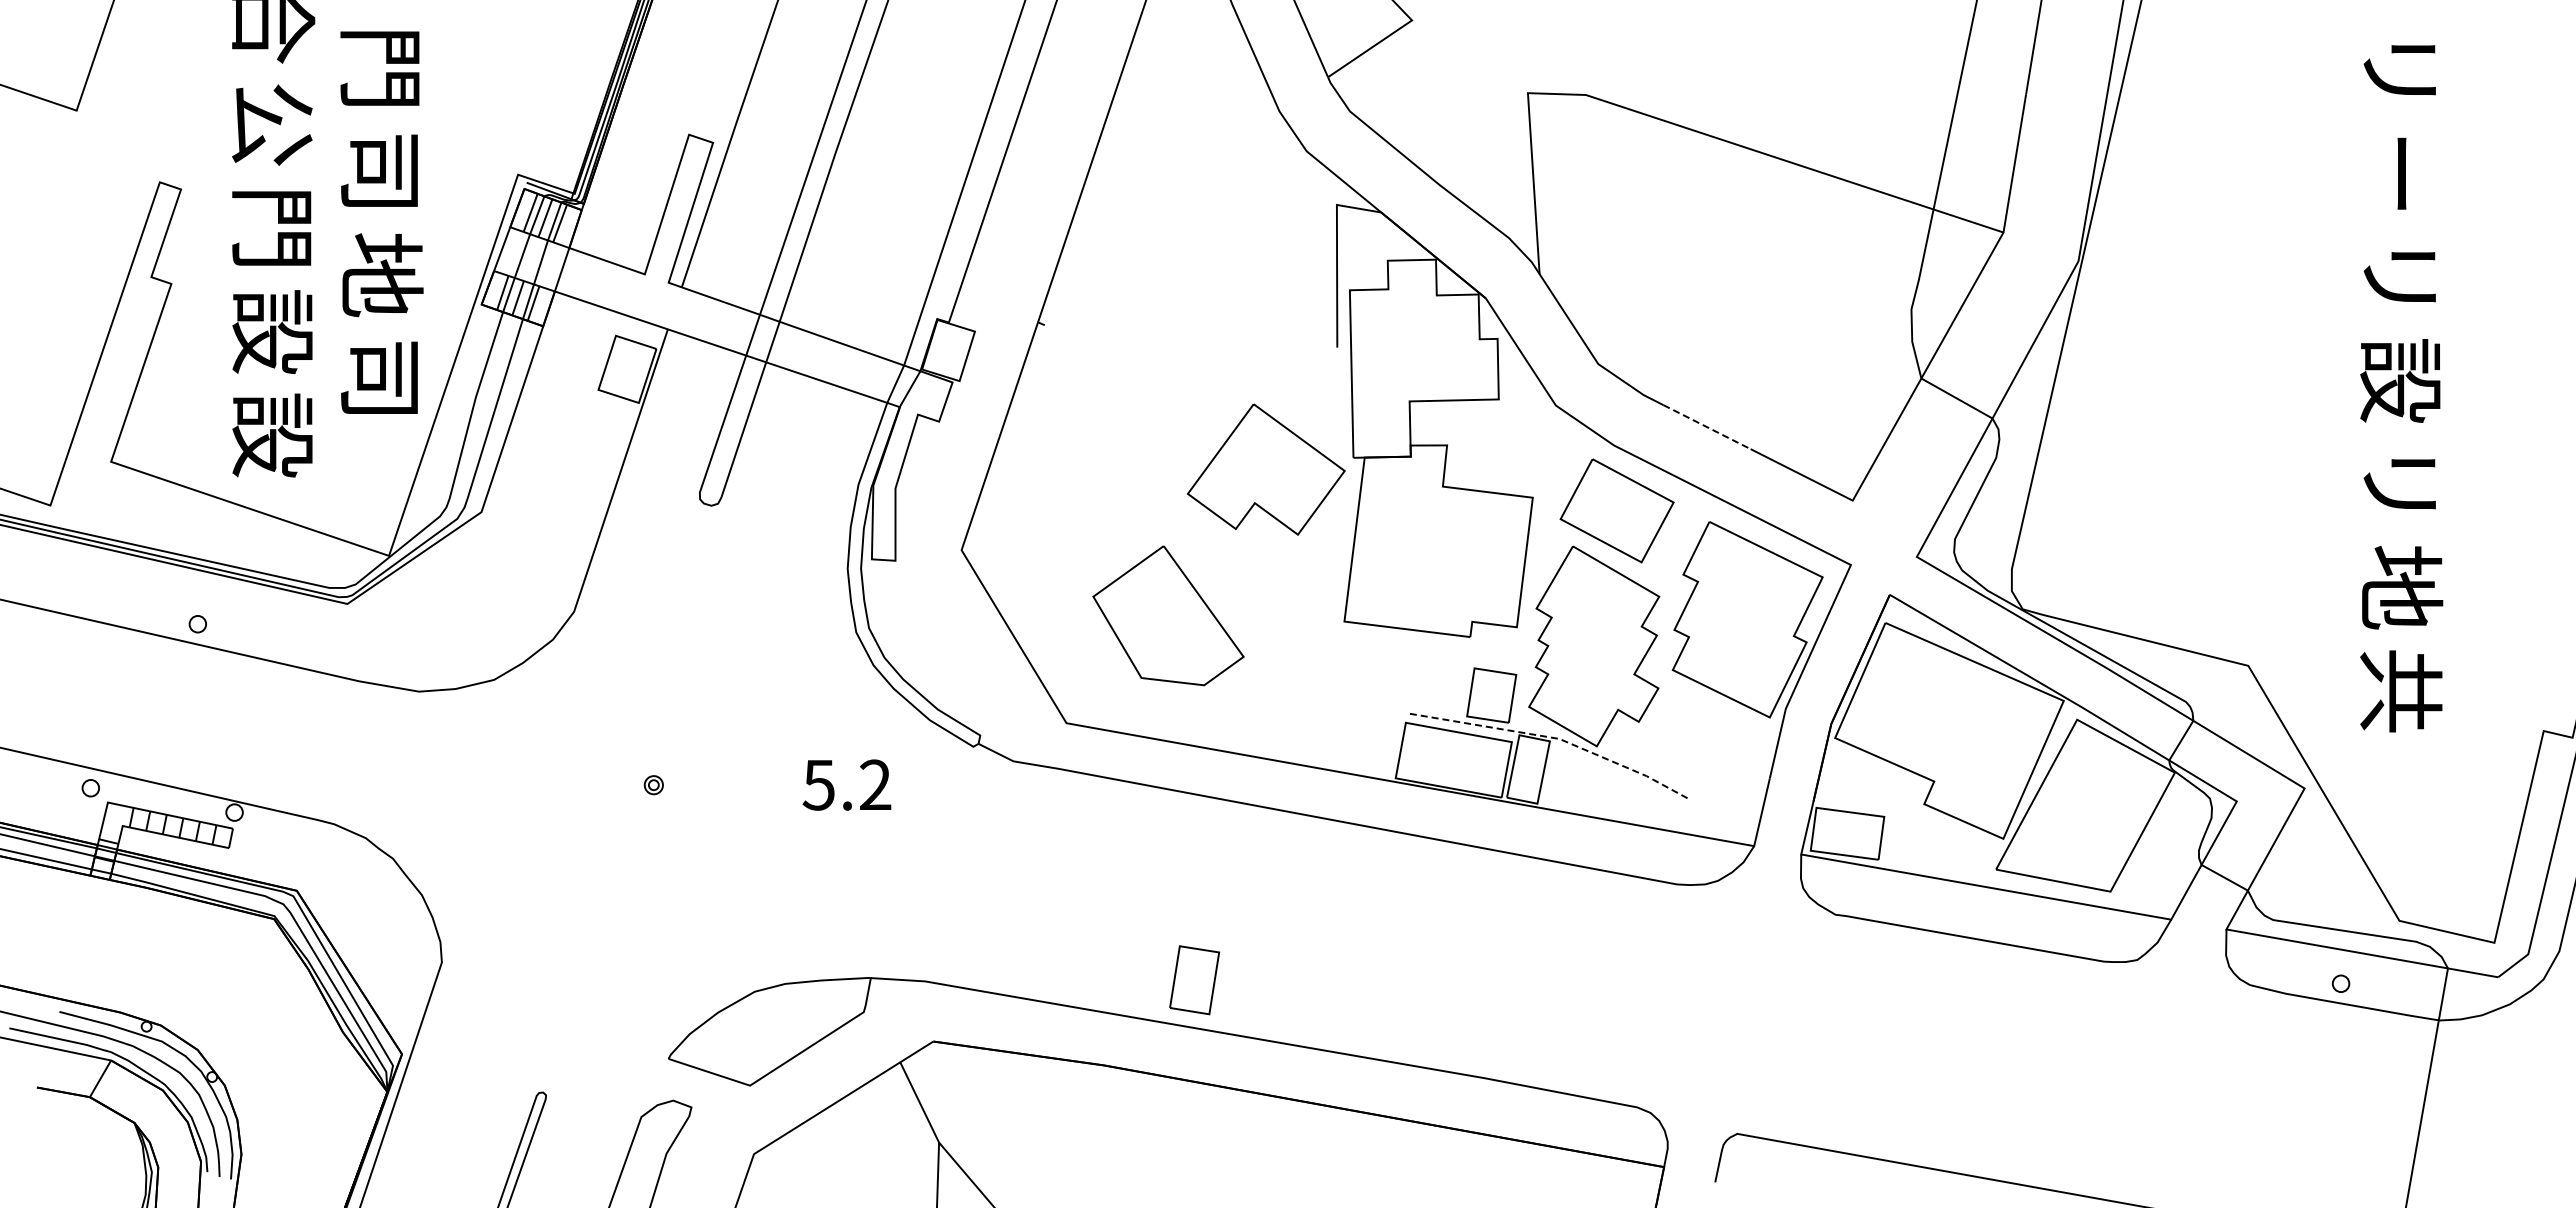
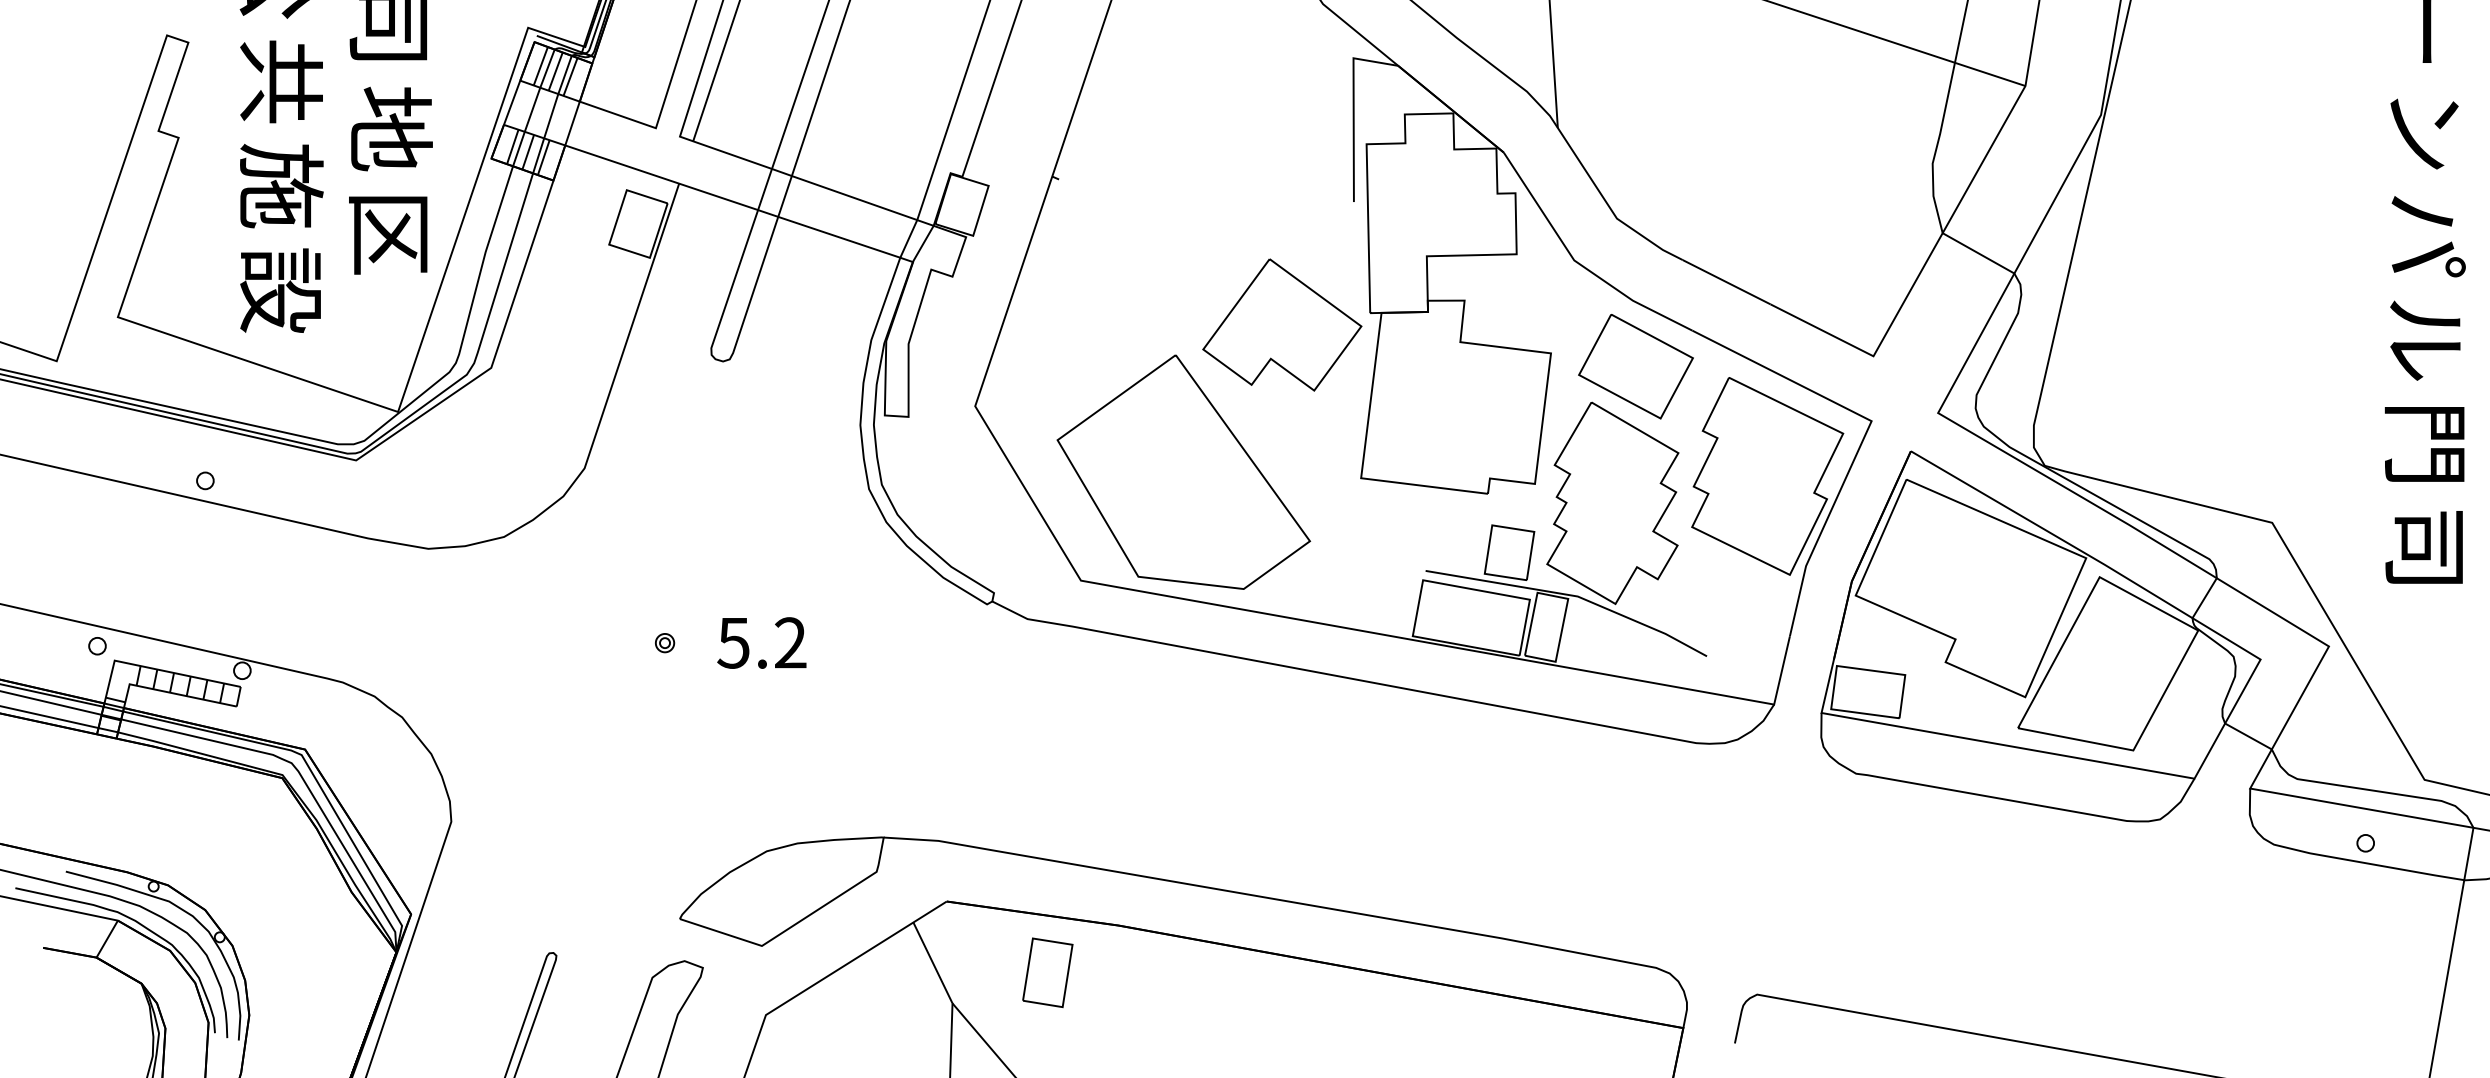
text: (273, 228) -> (281, 81), 門 -> 共
text: (2399, 280) -> (2424, 134), リ -> ン
text: (273, 332) -> (281, 186), 設 -> 施
text: (379, 380) -> (388, 235), 司 -> 区
text: (2400, 380) -> (2425, 235), 設 -> パ
line: (1707, 427) -> (1727, 282), dashed -> solid
text: (2399, 484) -> (2424, 340), リ -> ル
text: (2401, 587) -> (2426, 443), 地 -> 門
part: (1168, 615) -> (1183, 472), size x1.67
text: (2401, 691) -> (2426, 548), 共 -> 司
line: (1554, 738) -> (1572, 596), dashed -> solid
text: (846, 784) -> (761, 642), moved
part: (1194, 980) -> (1047, 973), moved

